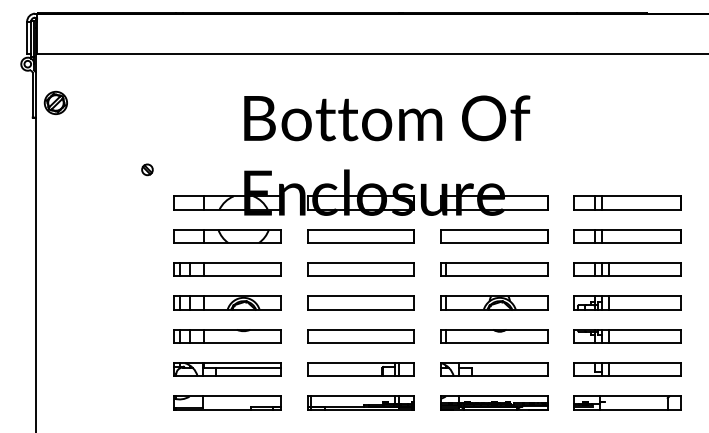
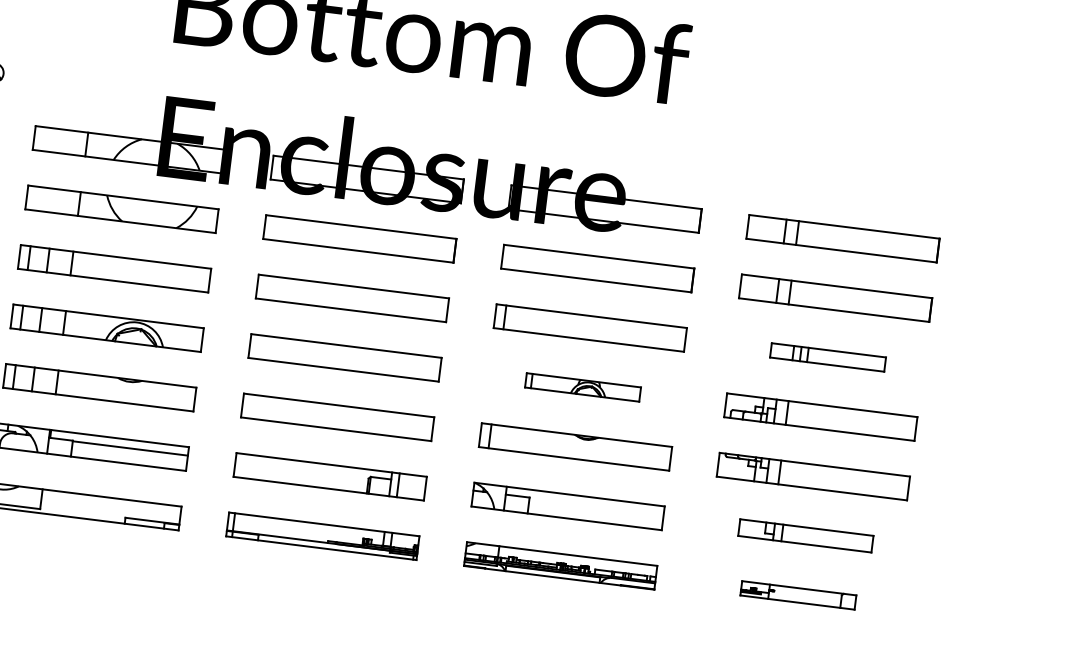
part: (627, 269) -> (827, 357), size x0.6
part: (494, 302) -> (583, 386), size x0.6
part: (627, 369) -> (805, 535), size x0.7
part: (627, 402) -> (798, 594), size x0.6

